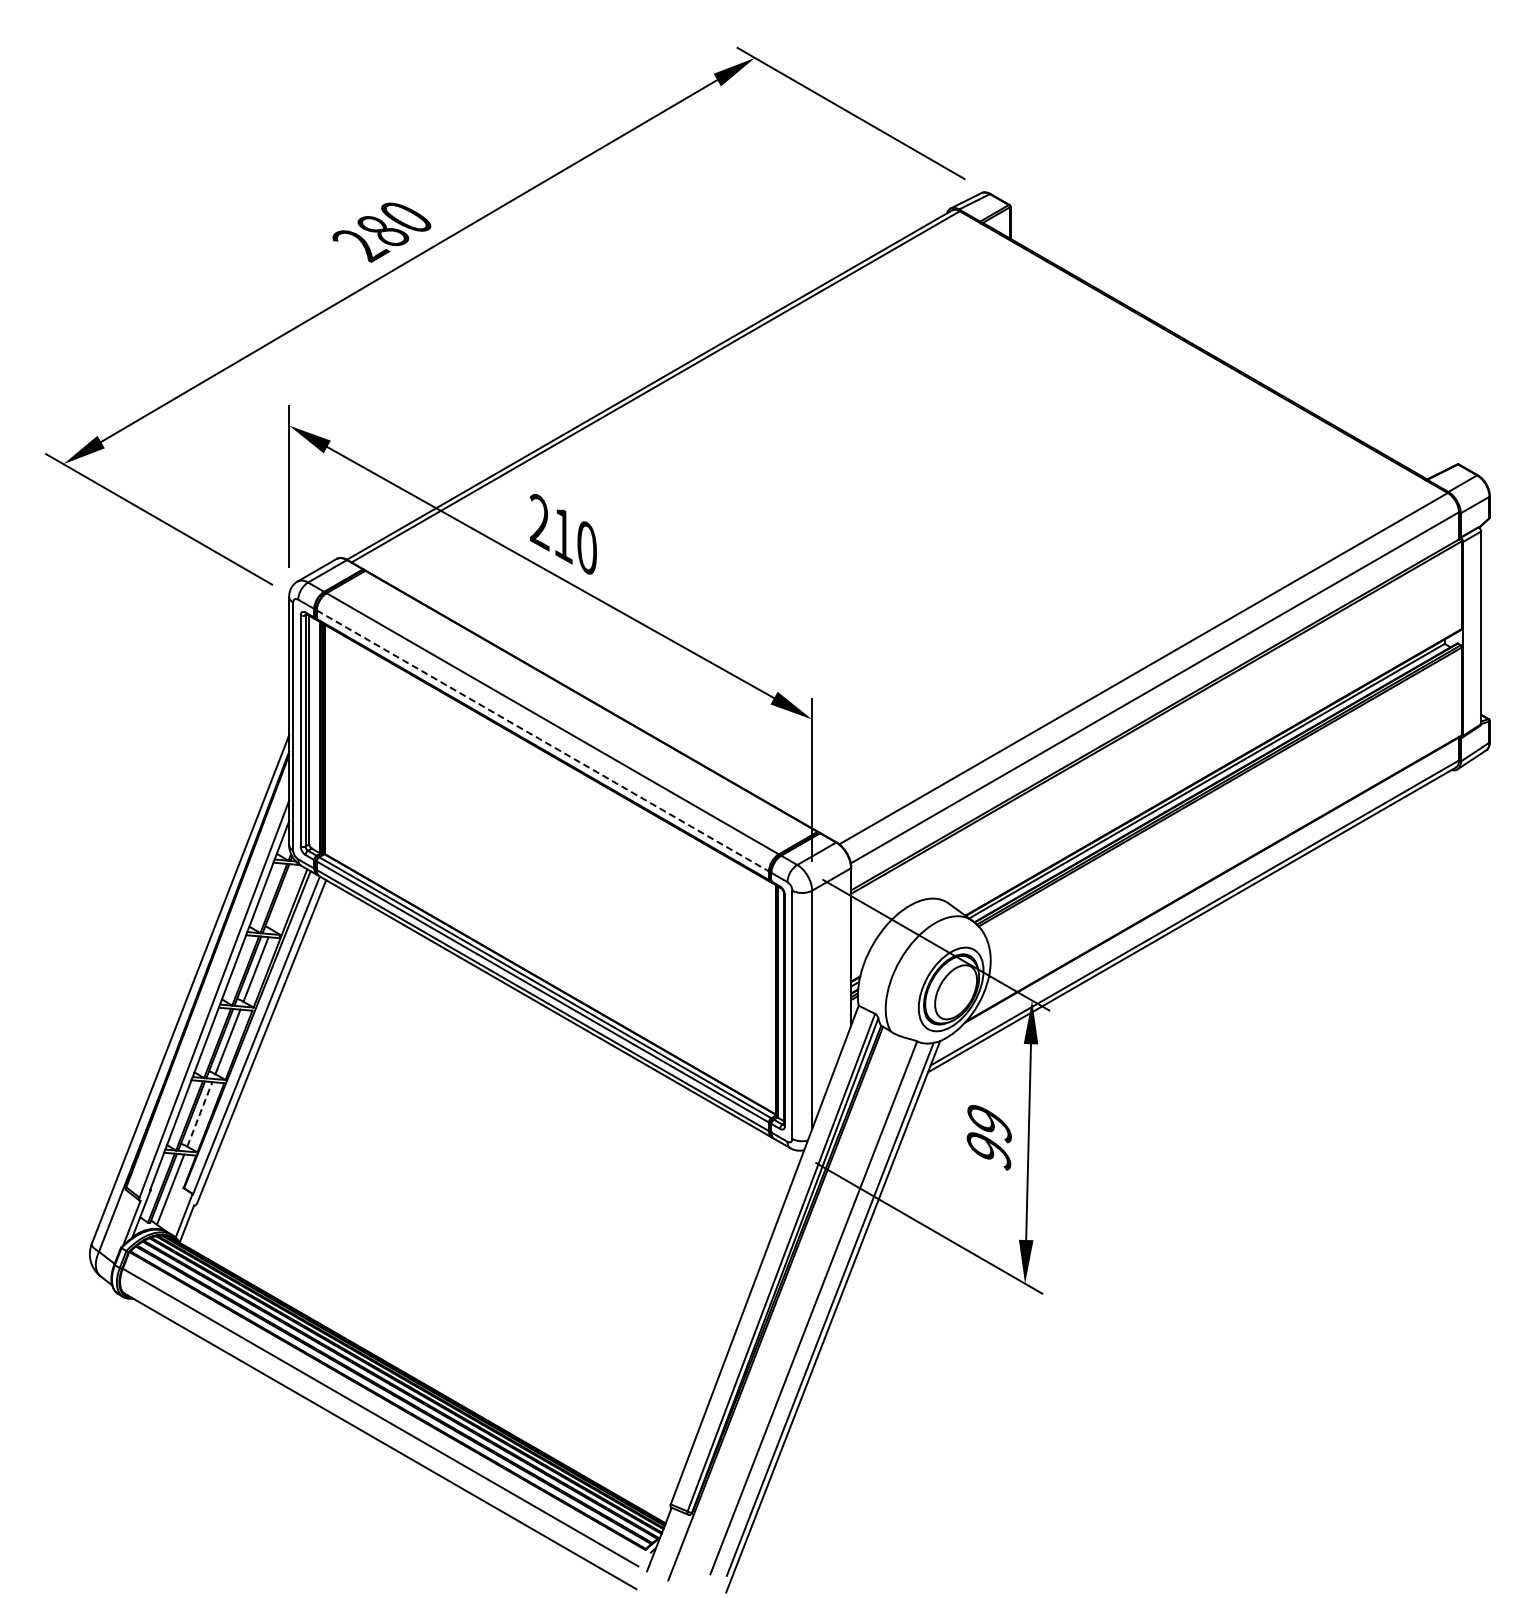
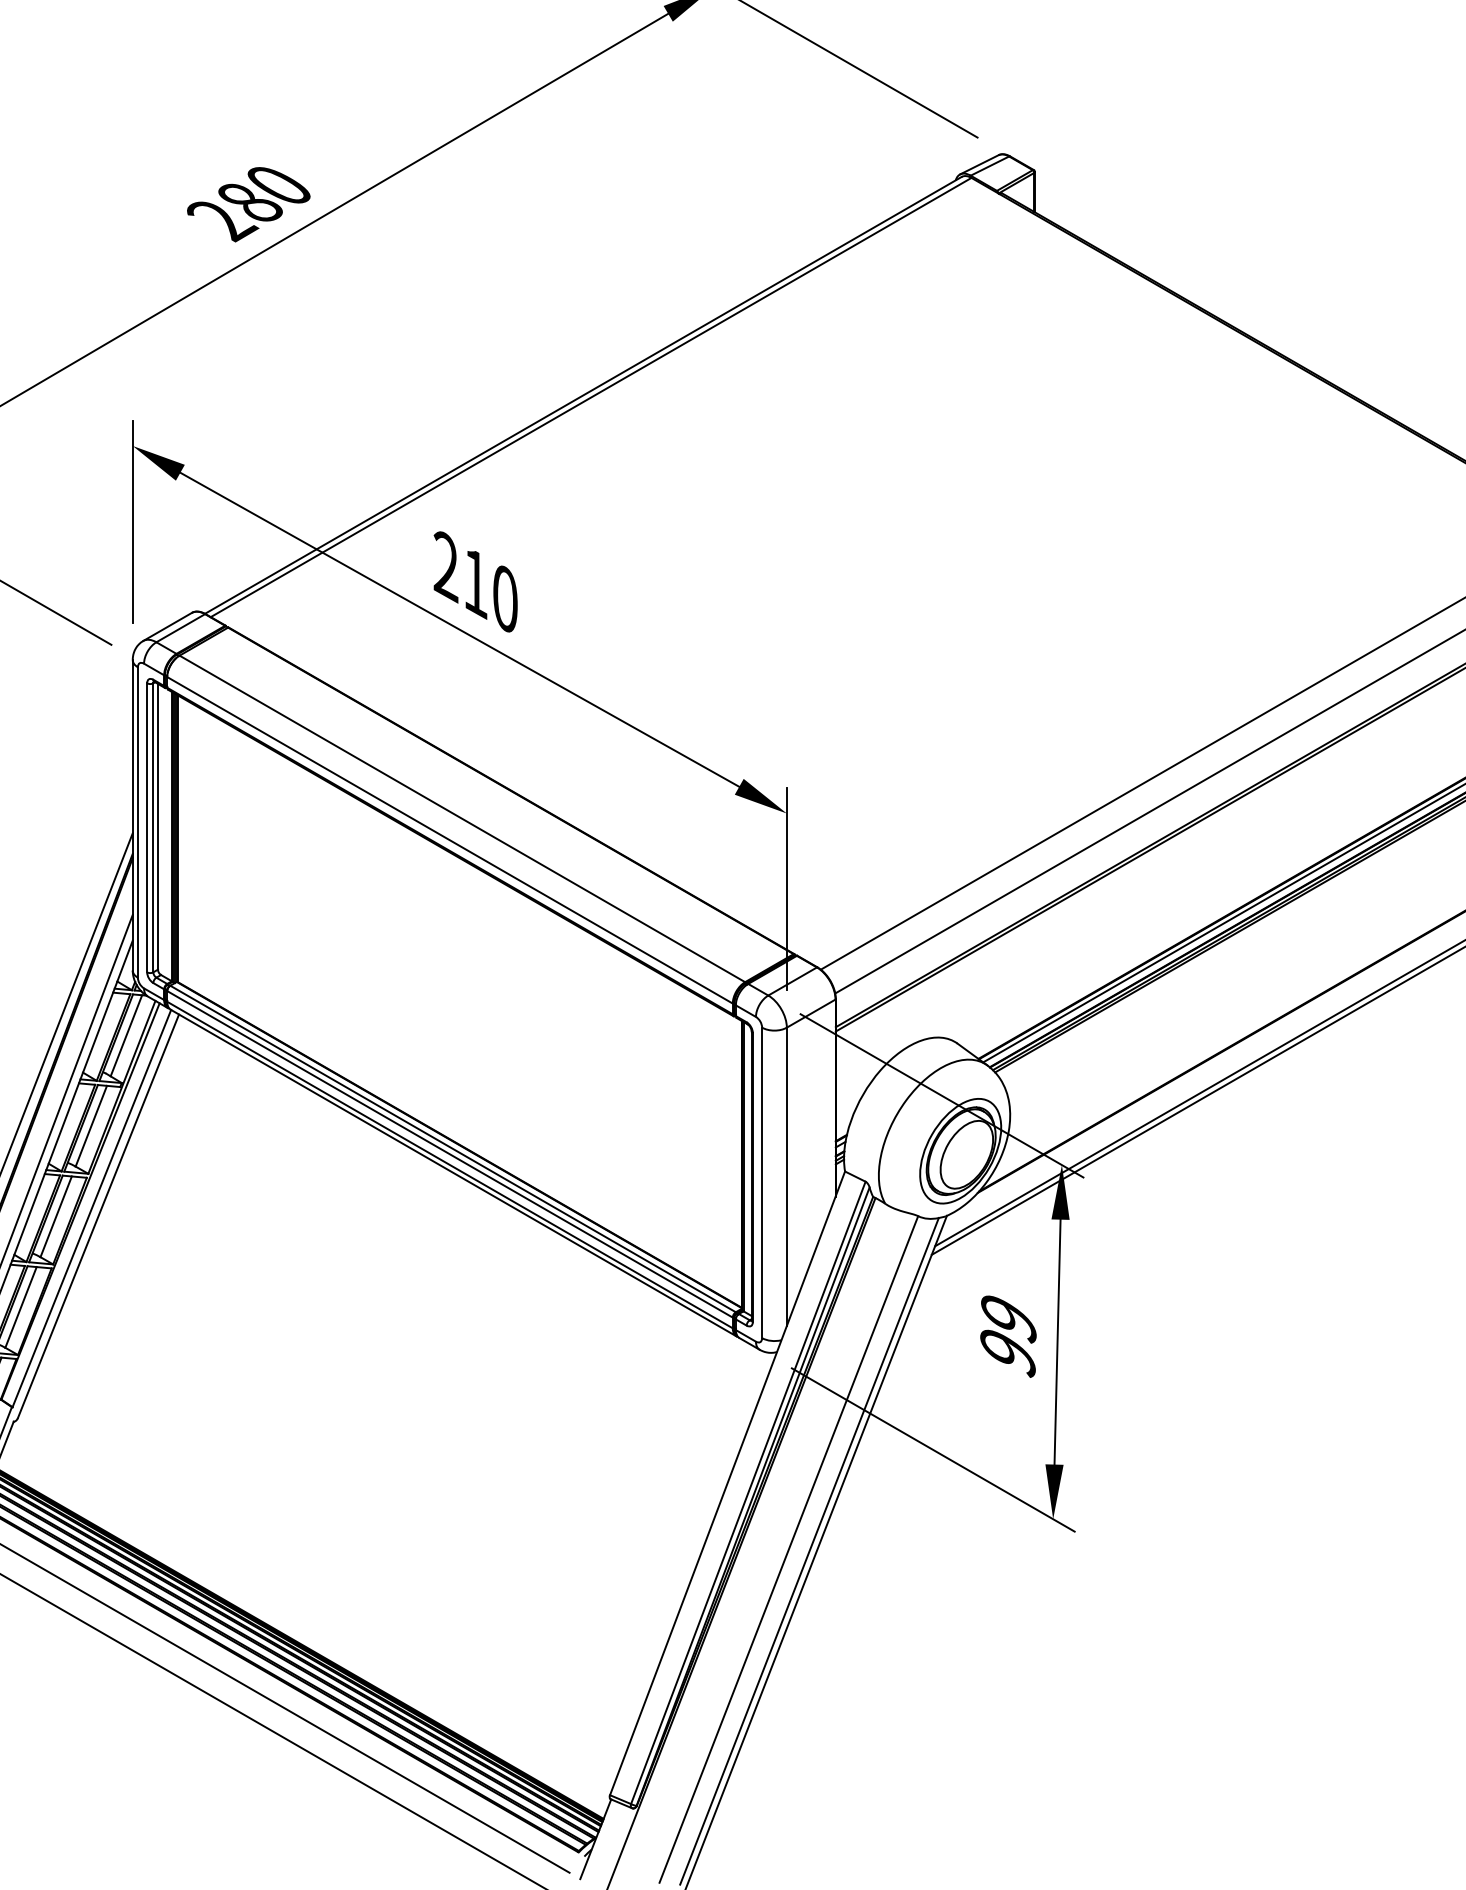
line: (543, 741) -> (450, 841), dashed -> solid
line: (283, 896) -> (125, 1034), added
line: (199, 1114) -> (20, 1307), dashed -> solid

